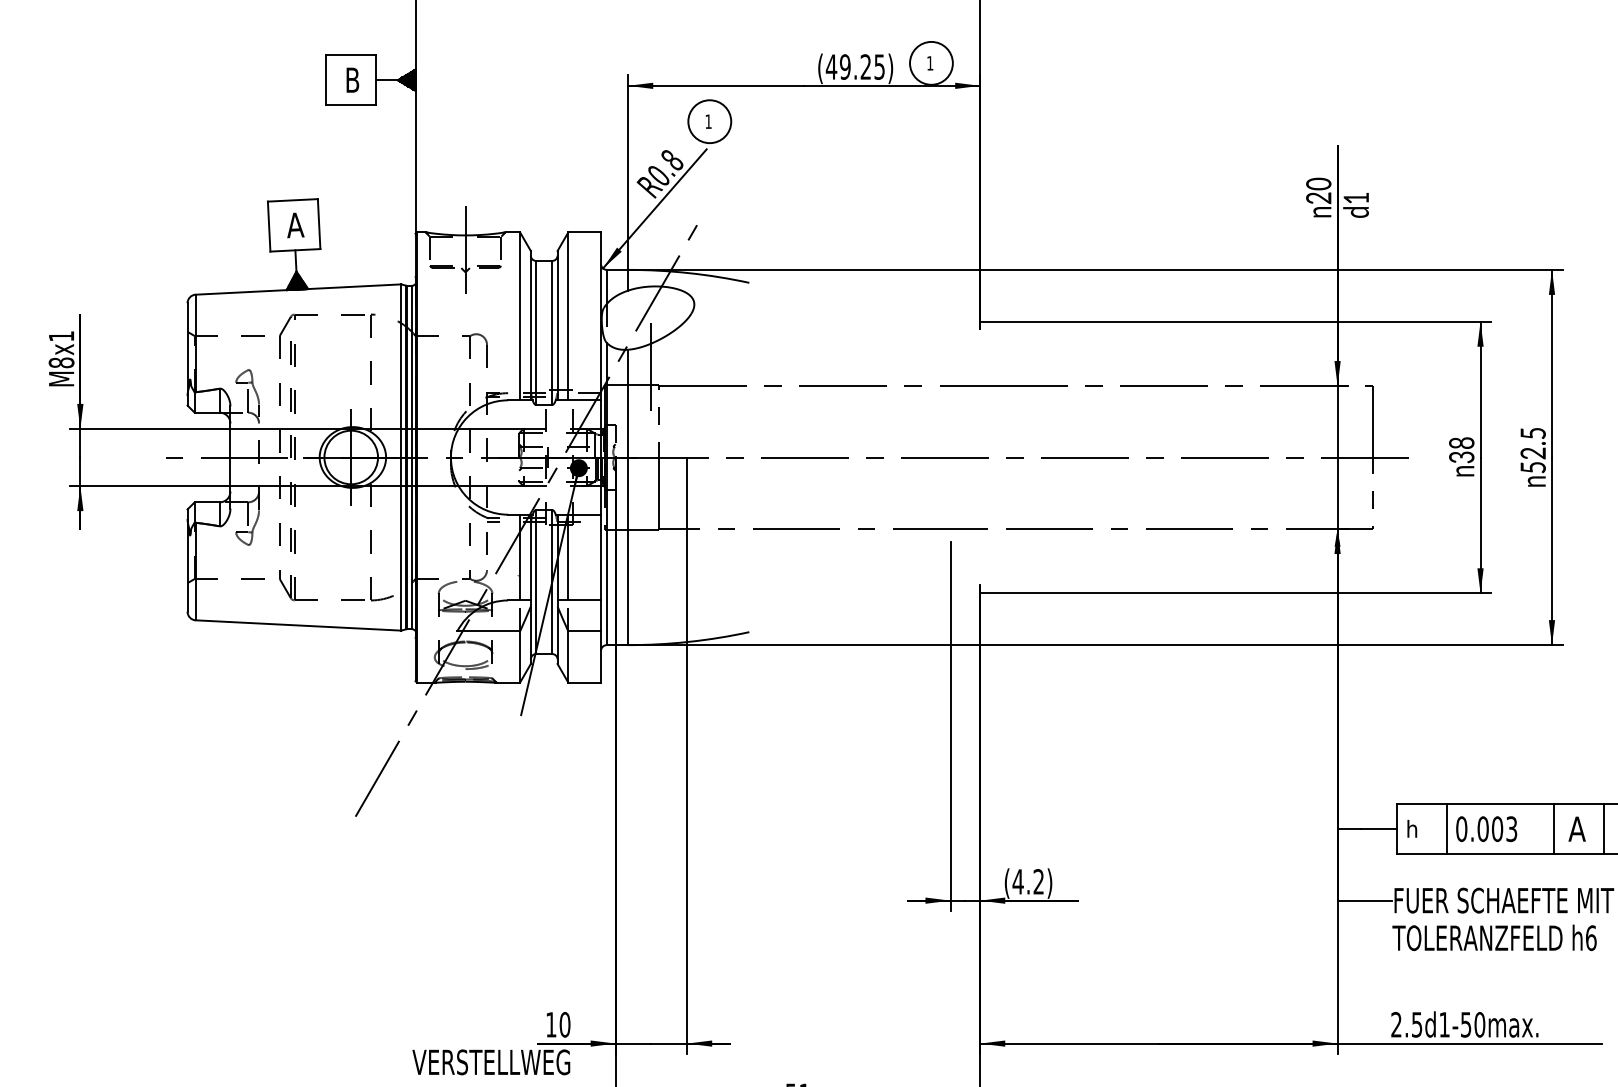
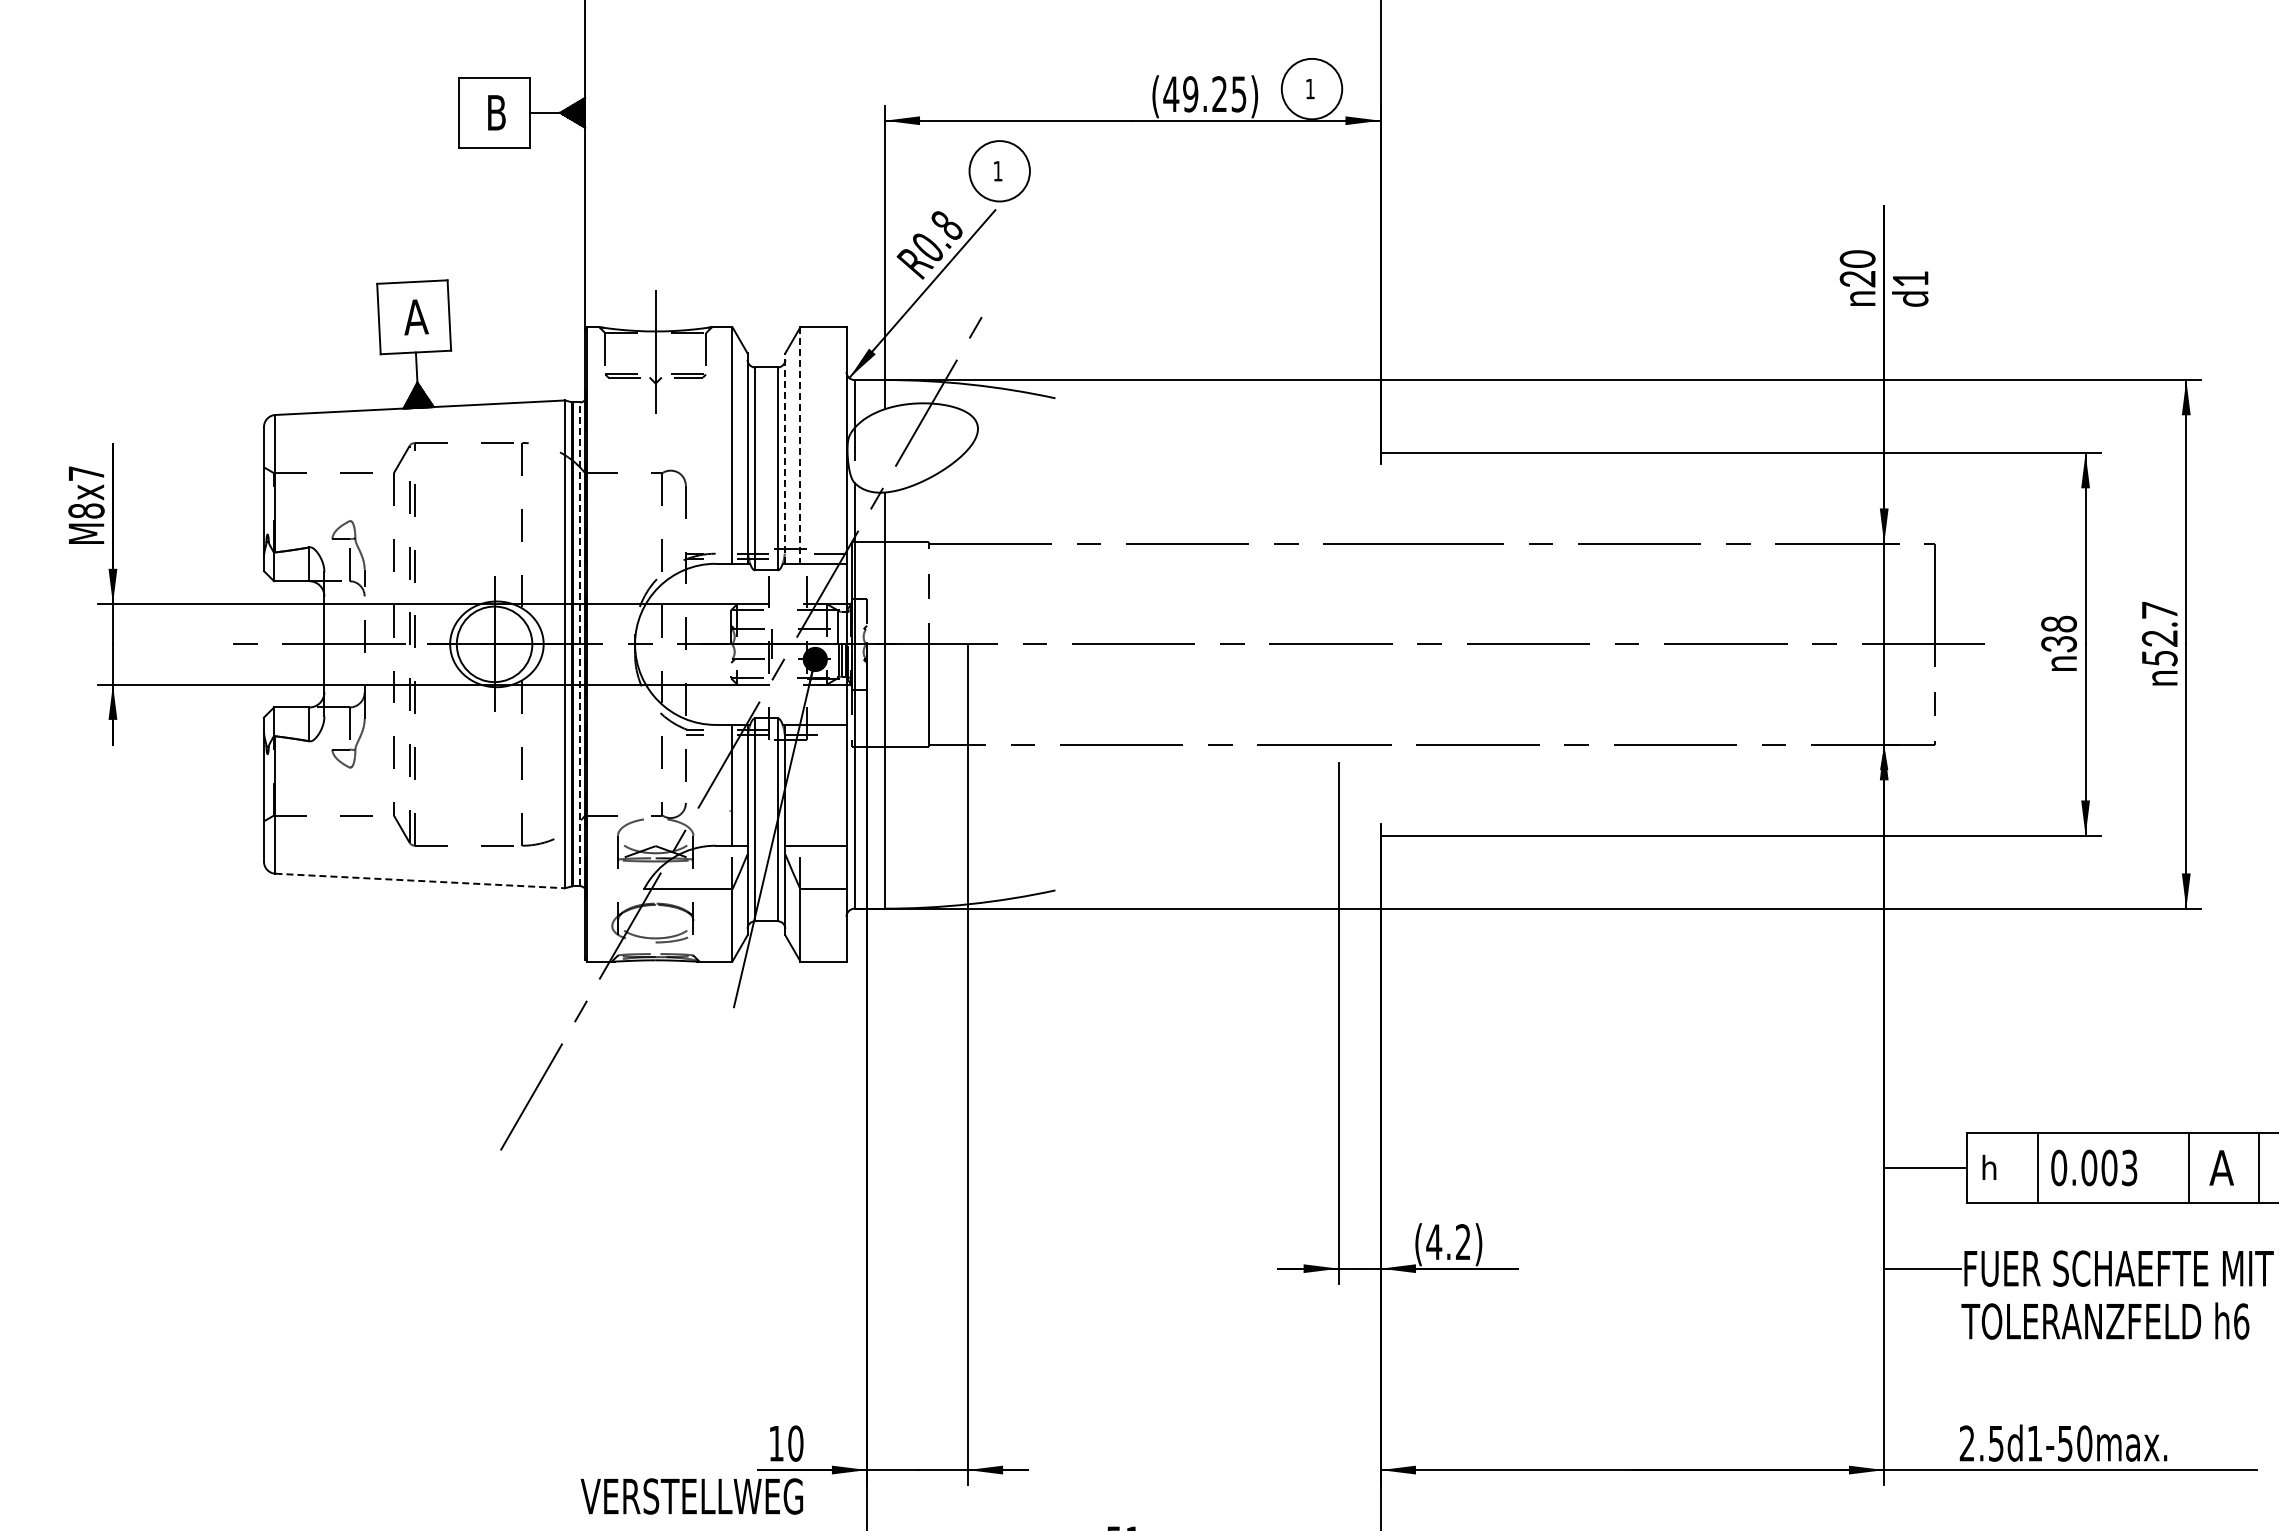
line: (568, 316) -> (800, 445), solid -> dashed
line: (557, 325) -> (785, 458), solid -> dashed
text: (61, 336) -> (86, 473), M8x1 -> M8x7
line: (651, 364) -> (917, 513), removed
text: (1532, 433) -> (2159, 610), 52.5 -> 52.7
line: (412, 457) -> (580, 644), solid -> dashed
line: (568, 556) -> (800, 784), removed
line: (298, 625) -> (420, 880), solid -> dashed

